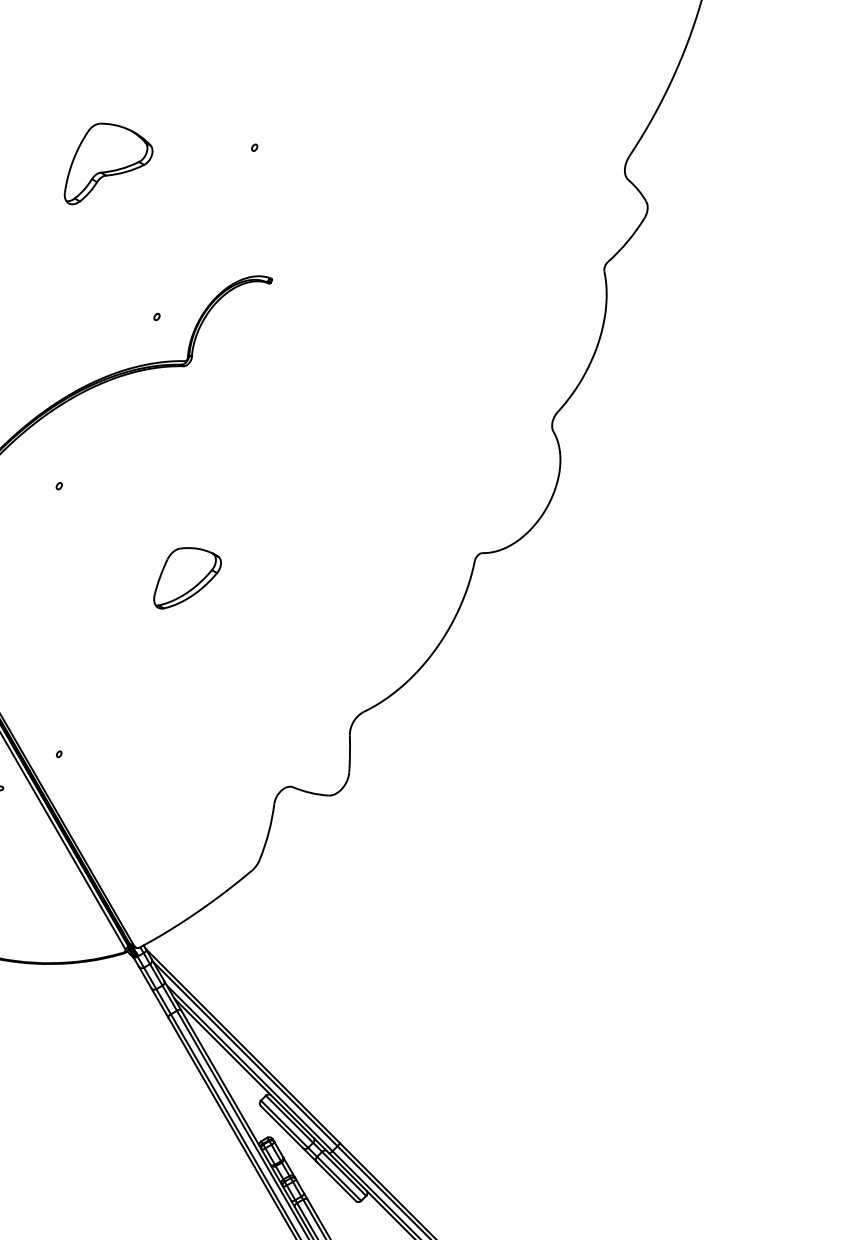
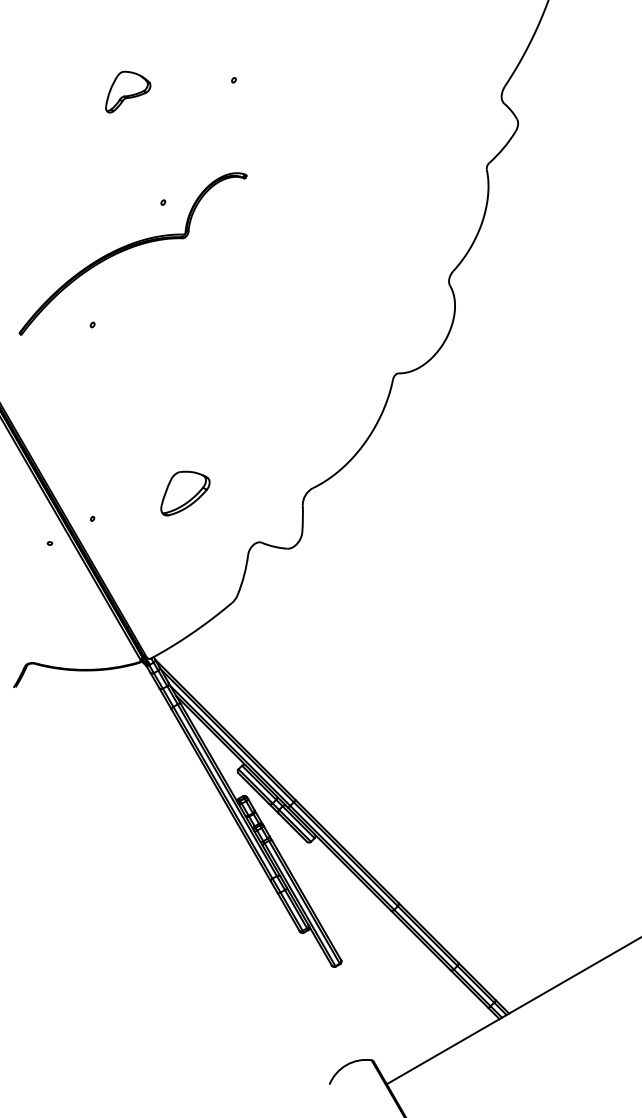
part: (107, 164) -> (127, 92), size x0.7
part: (187, 578) -> (185, 493), moved

